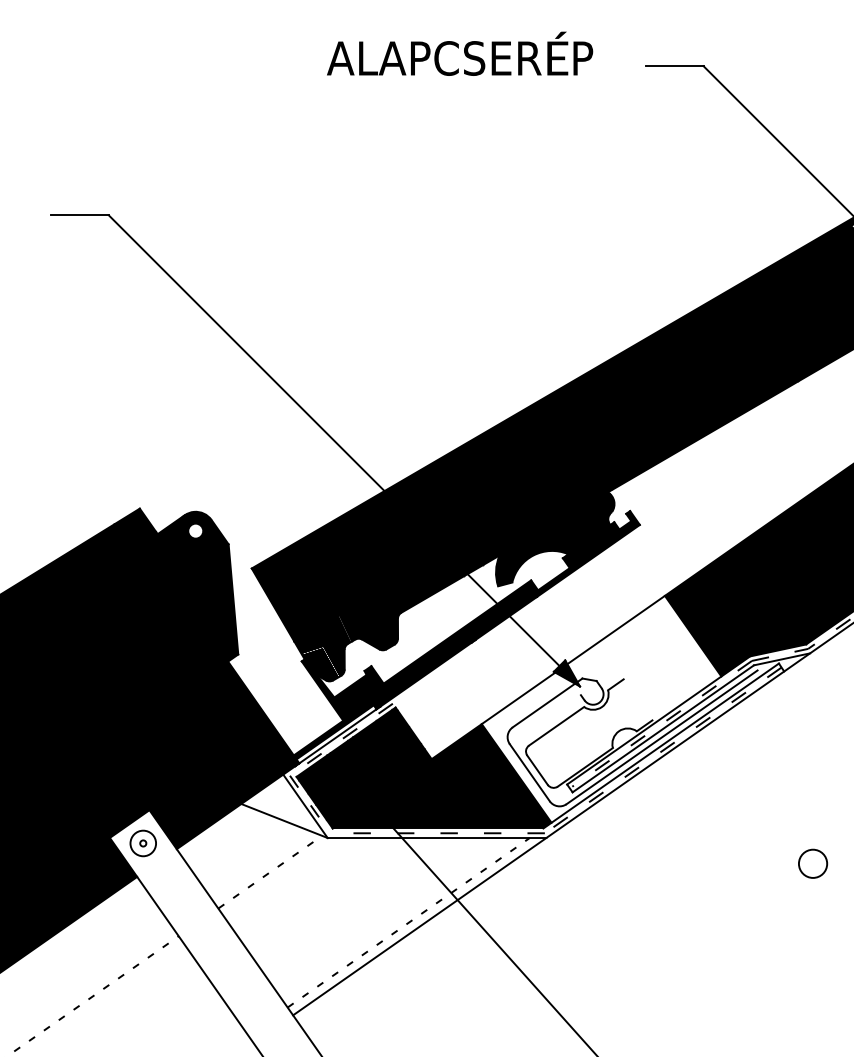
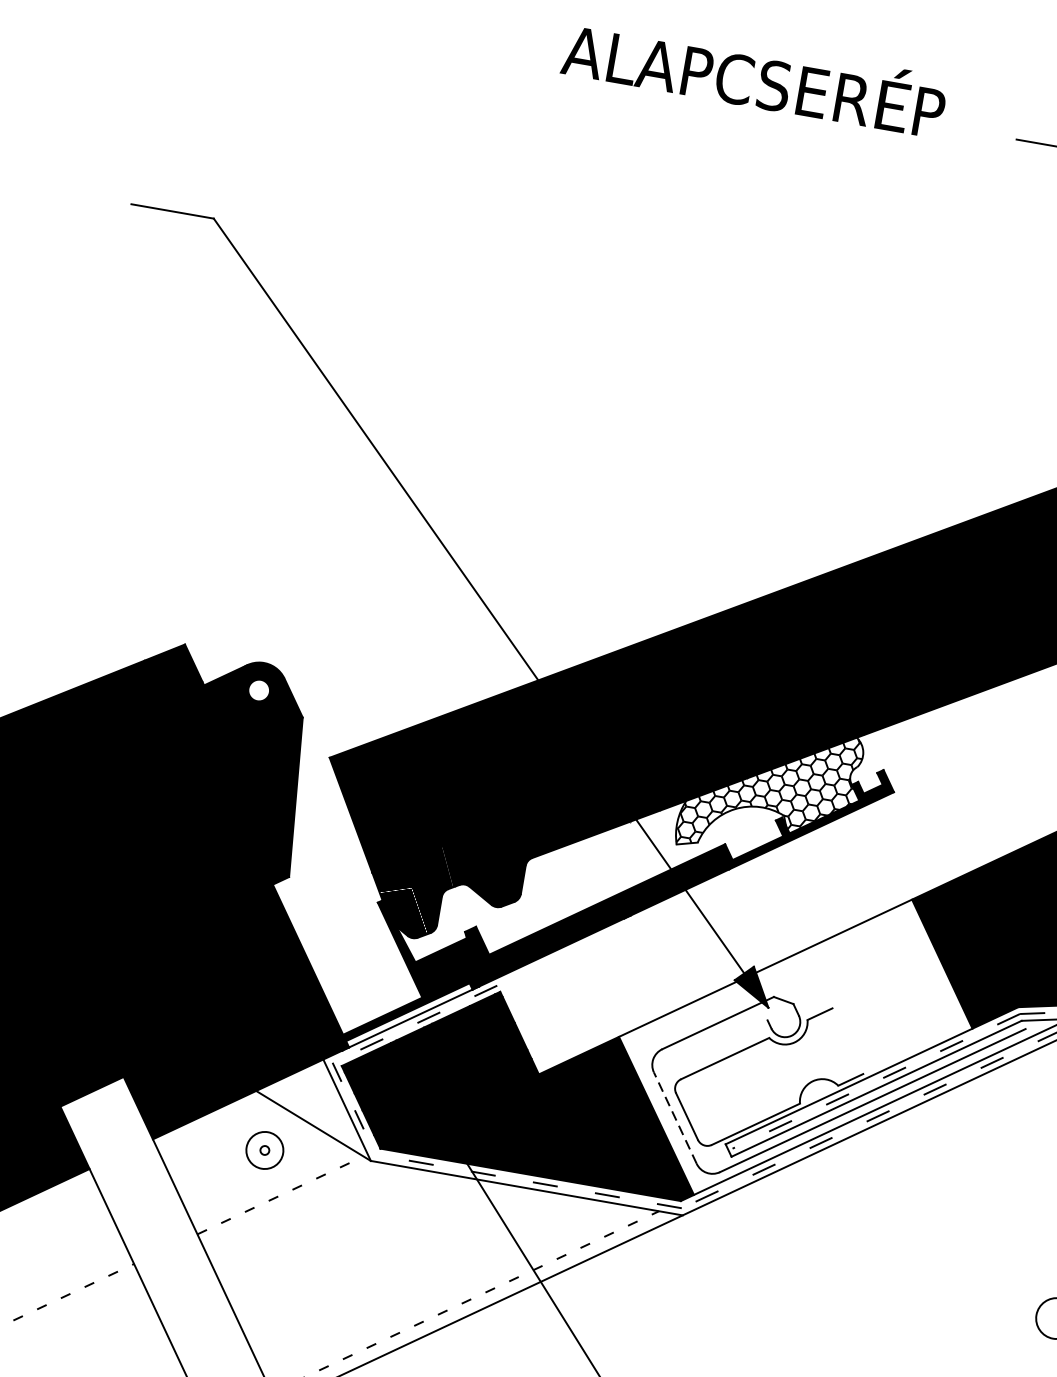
fill: (556, 539) -> (771, 792), removed
line: (529, 772) -> (674, 1117), solid -> dashed
part: (142, 843) -> (263, 1150), moved

